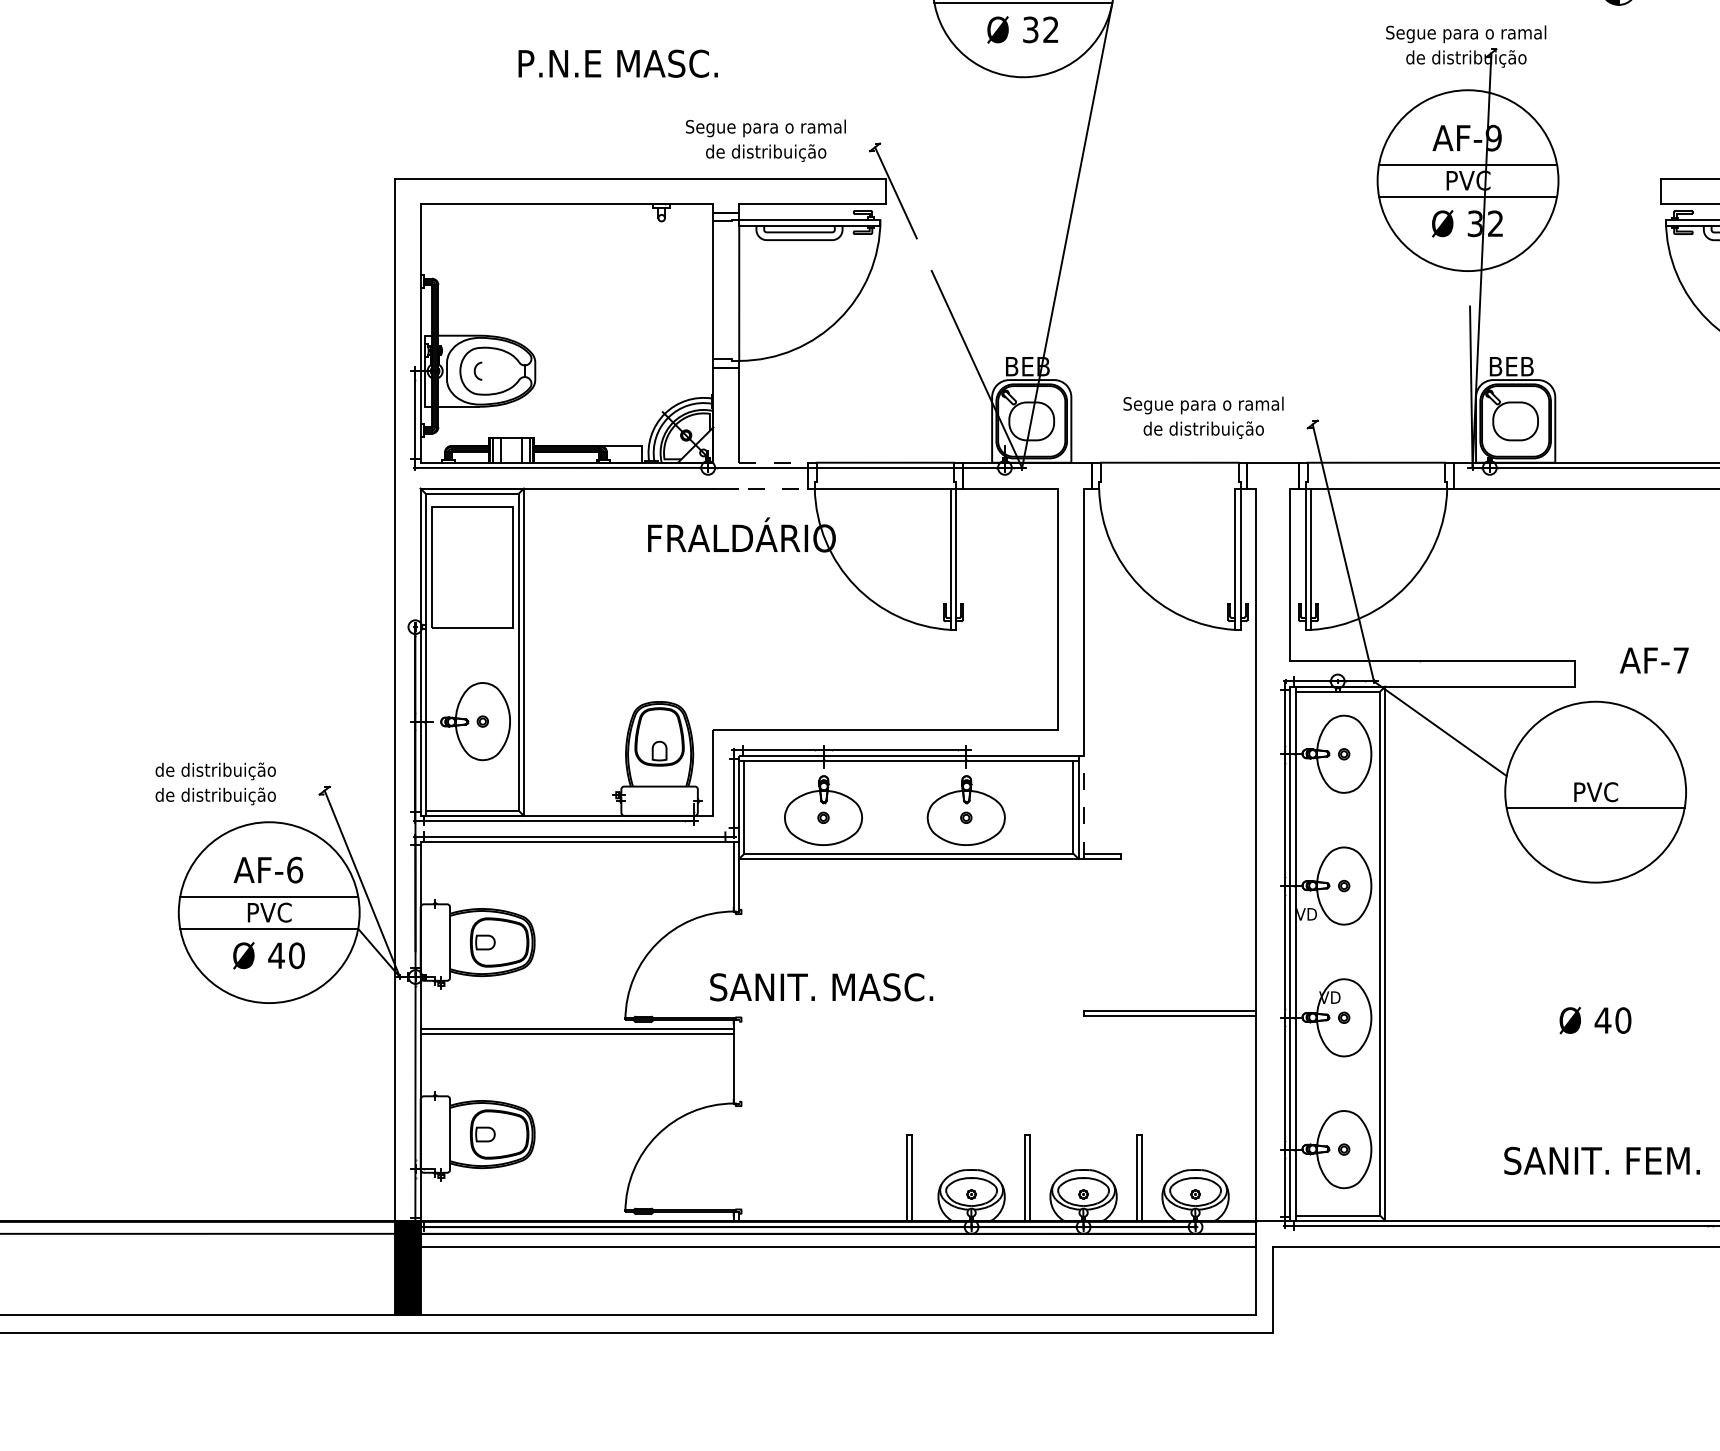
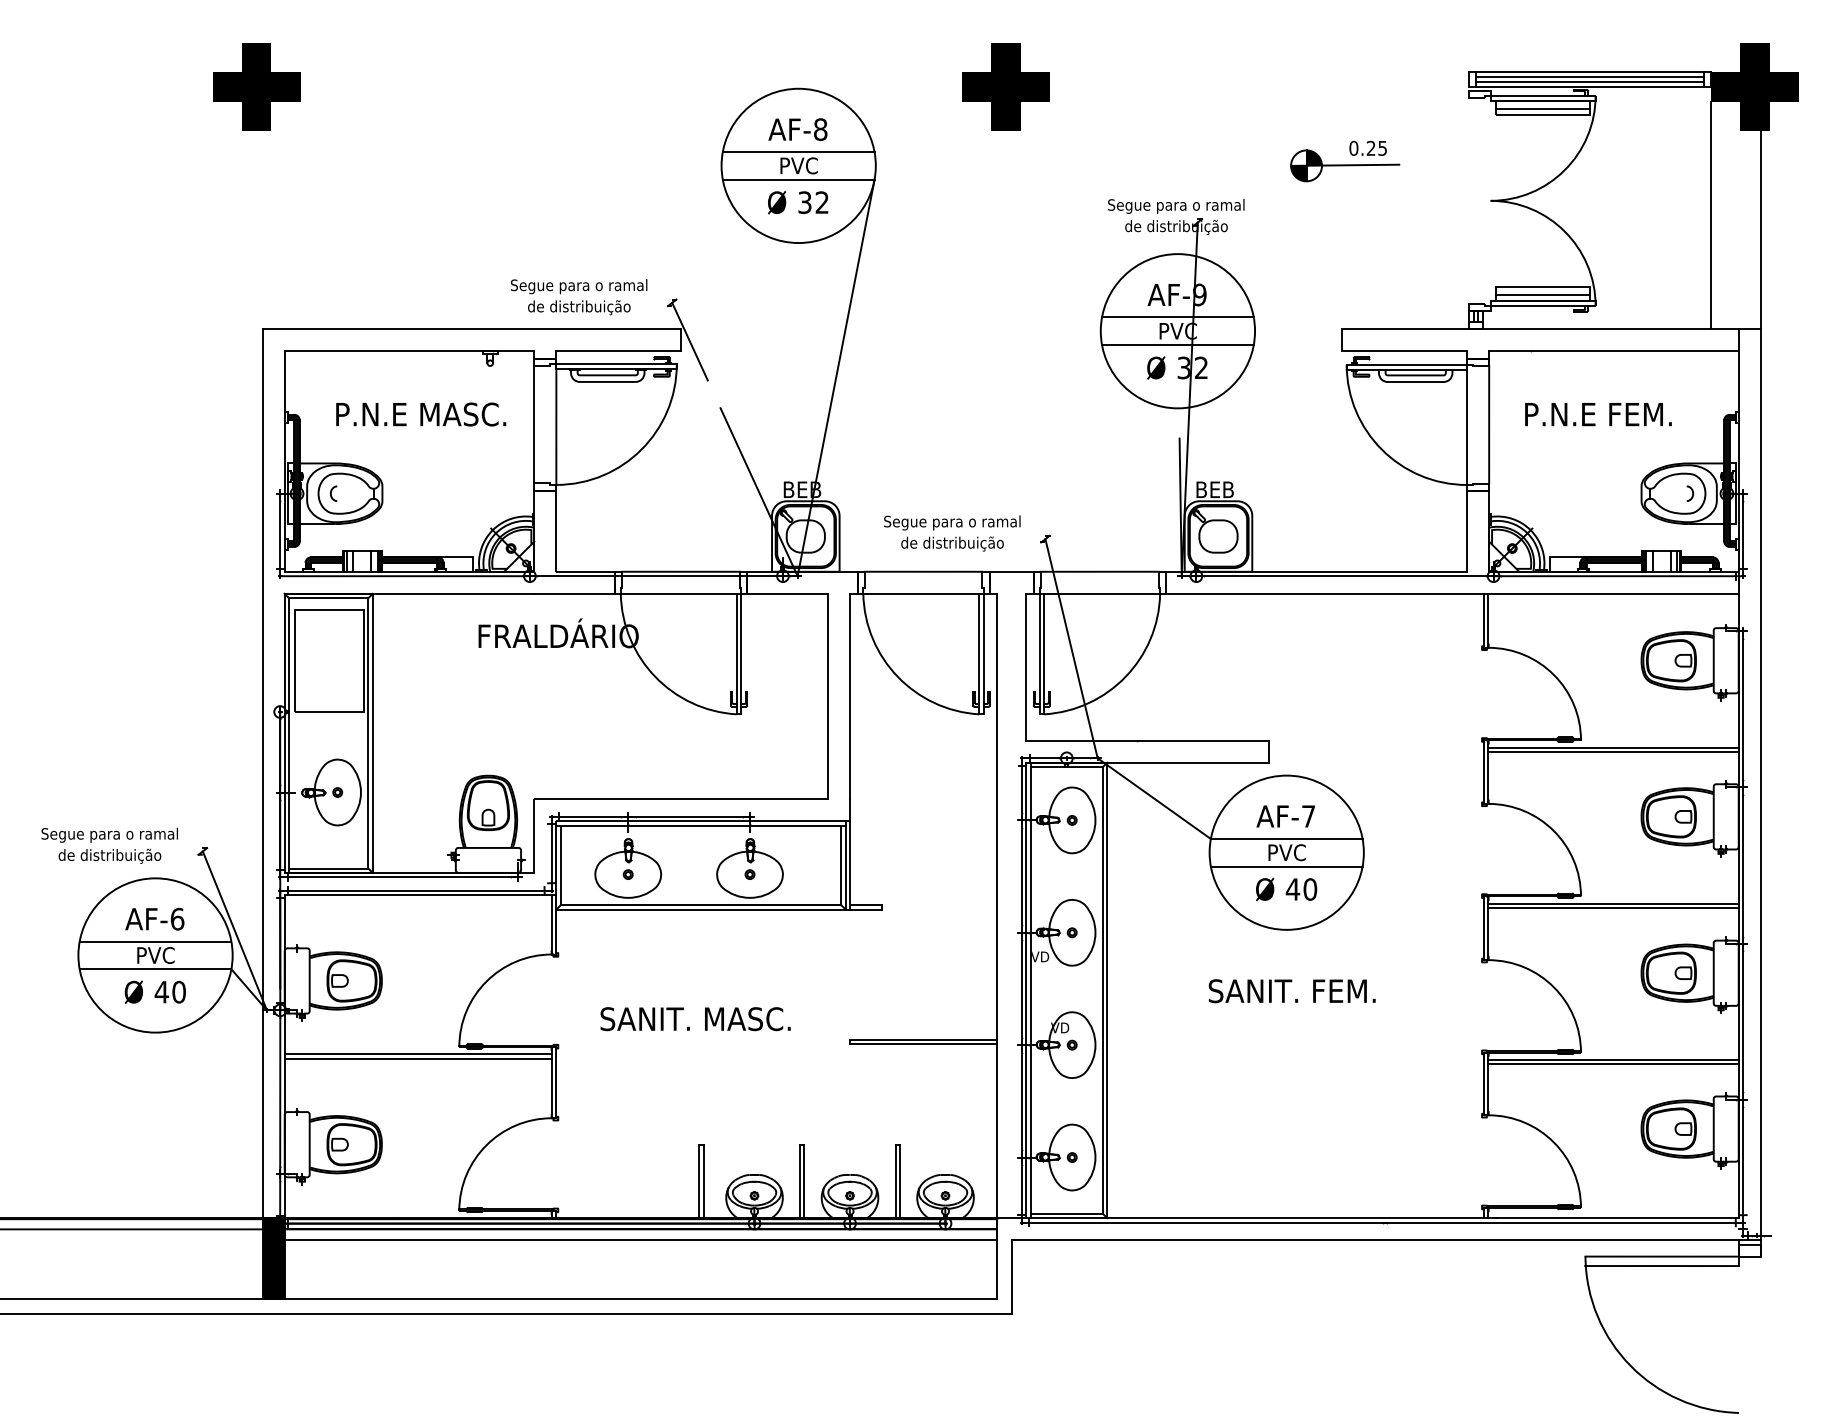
text: (618, 63) -> (421, 414), moved
line: (808, 476) -> (615, 583), dashed -> solid
line: (1165, 488) -> (919, 593), added
text: (1654, 660) -> (1285, 816), moved
text: (215, 770) -> (109, 834), de distribuição -> Segue para o ramal
line: (1595, 775) -> (1286, 838), added
line: (1084, 807) -> (850, 865), dashed -> solid
text: (821, 987) -> (695, 1019), moved
text: (1595, 1020) -> (1286, 889), moved
line: (739, 1061) -> (556, 1082), added
text: (1601, 1161) -> (1291, 991), moved

